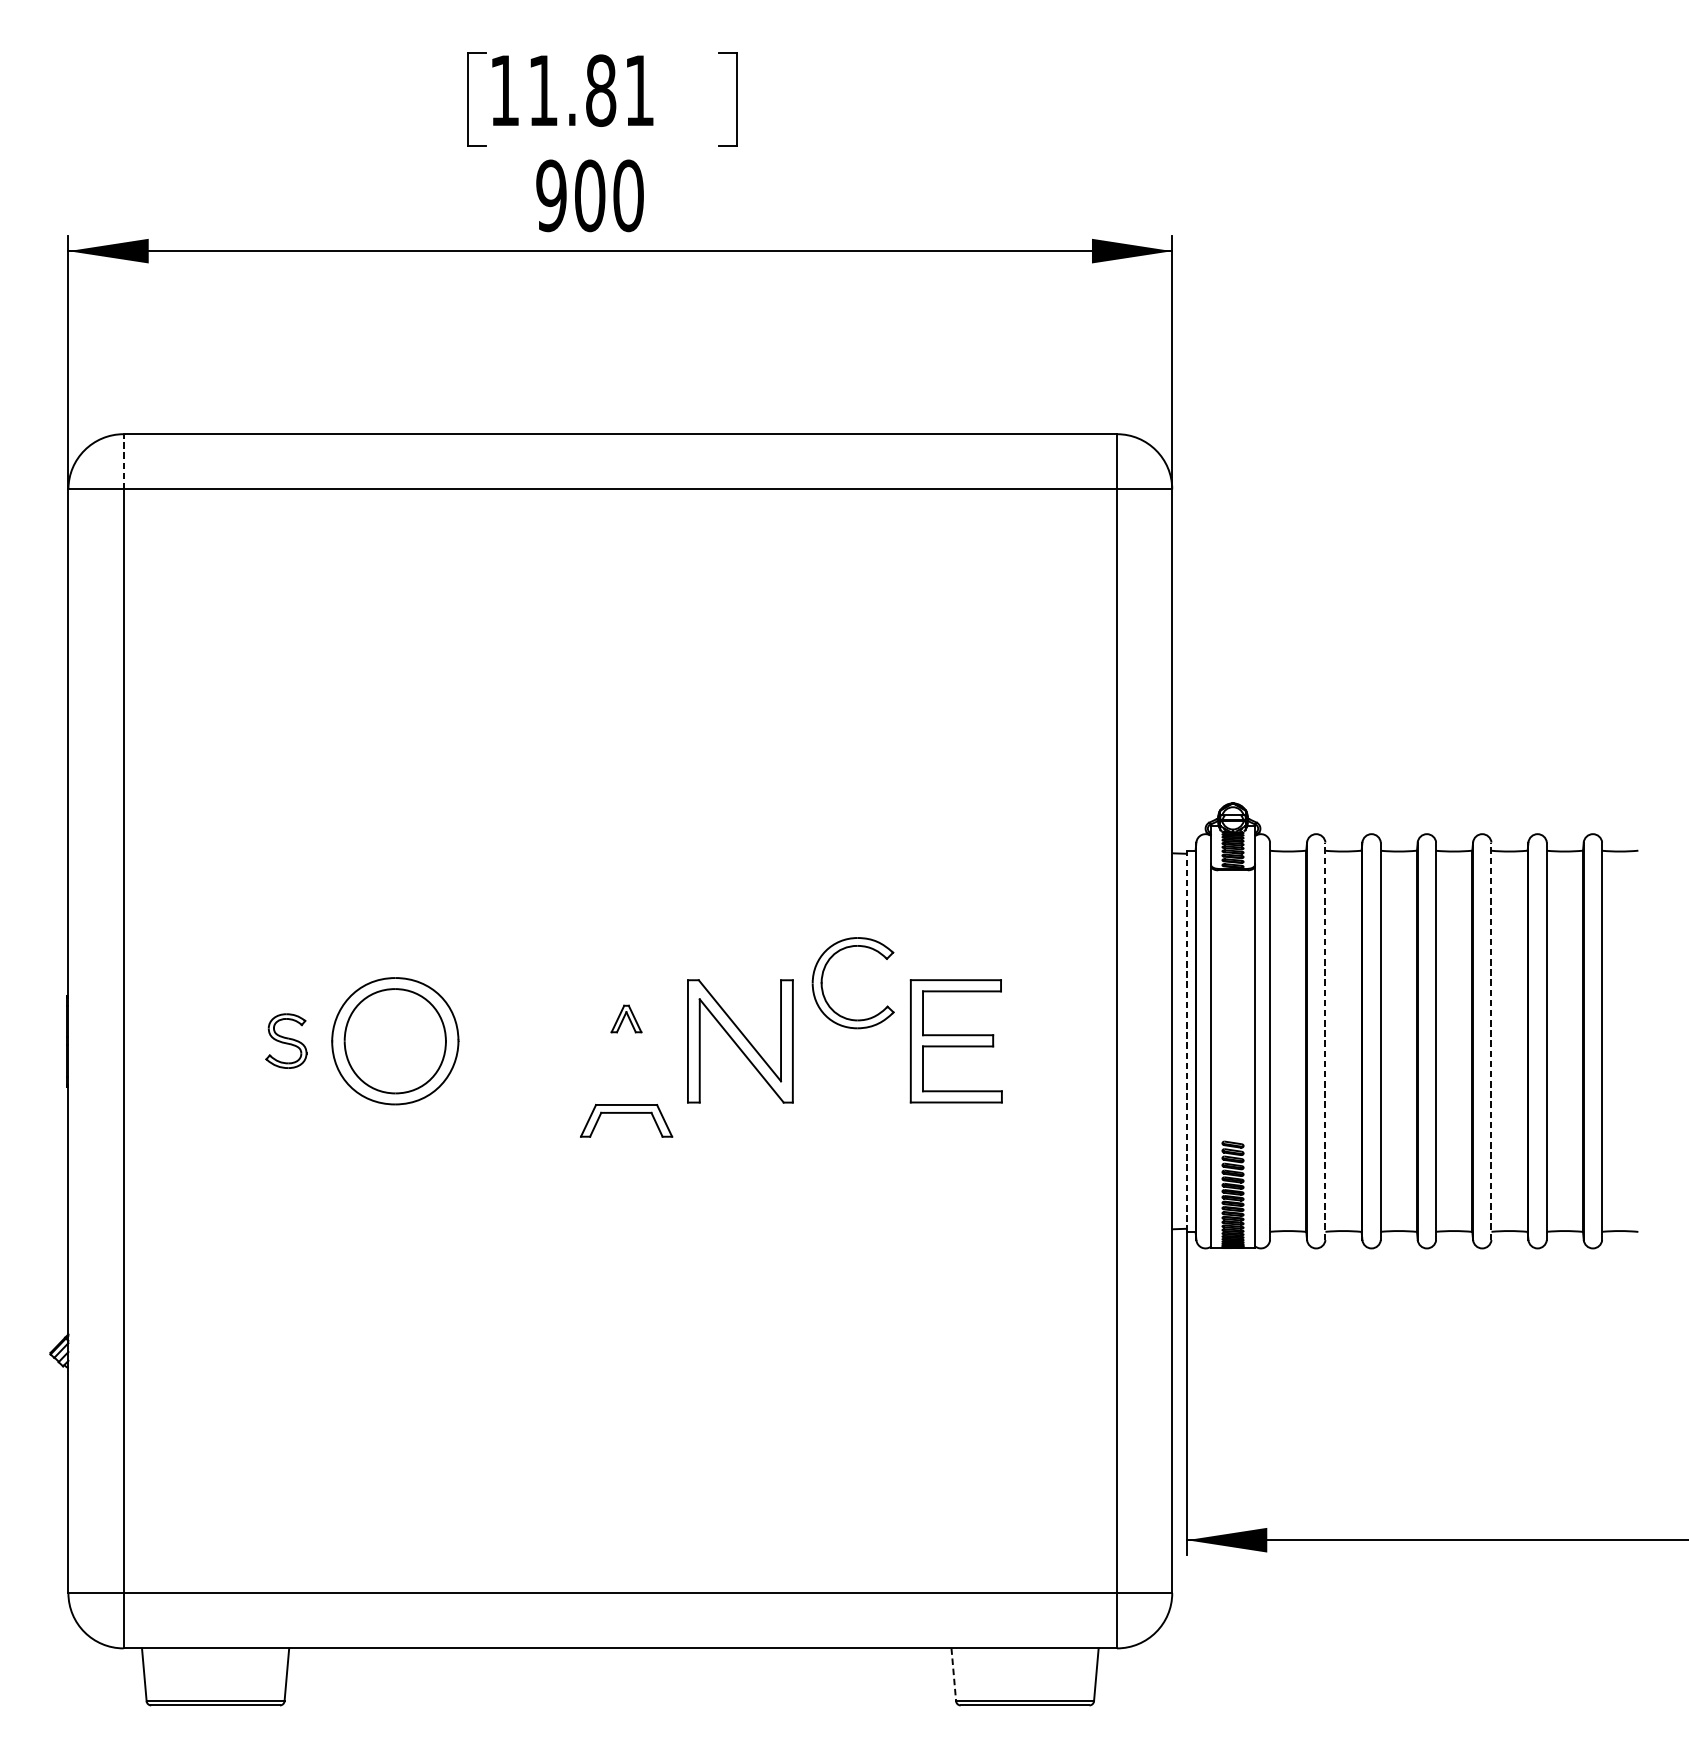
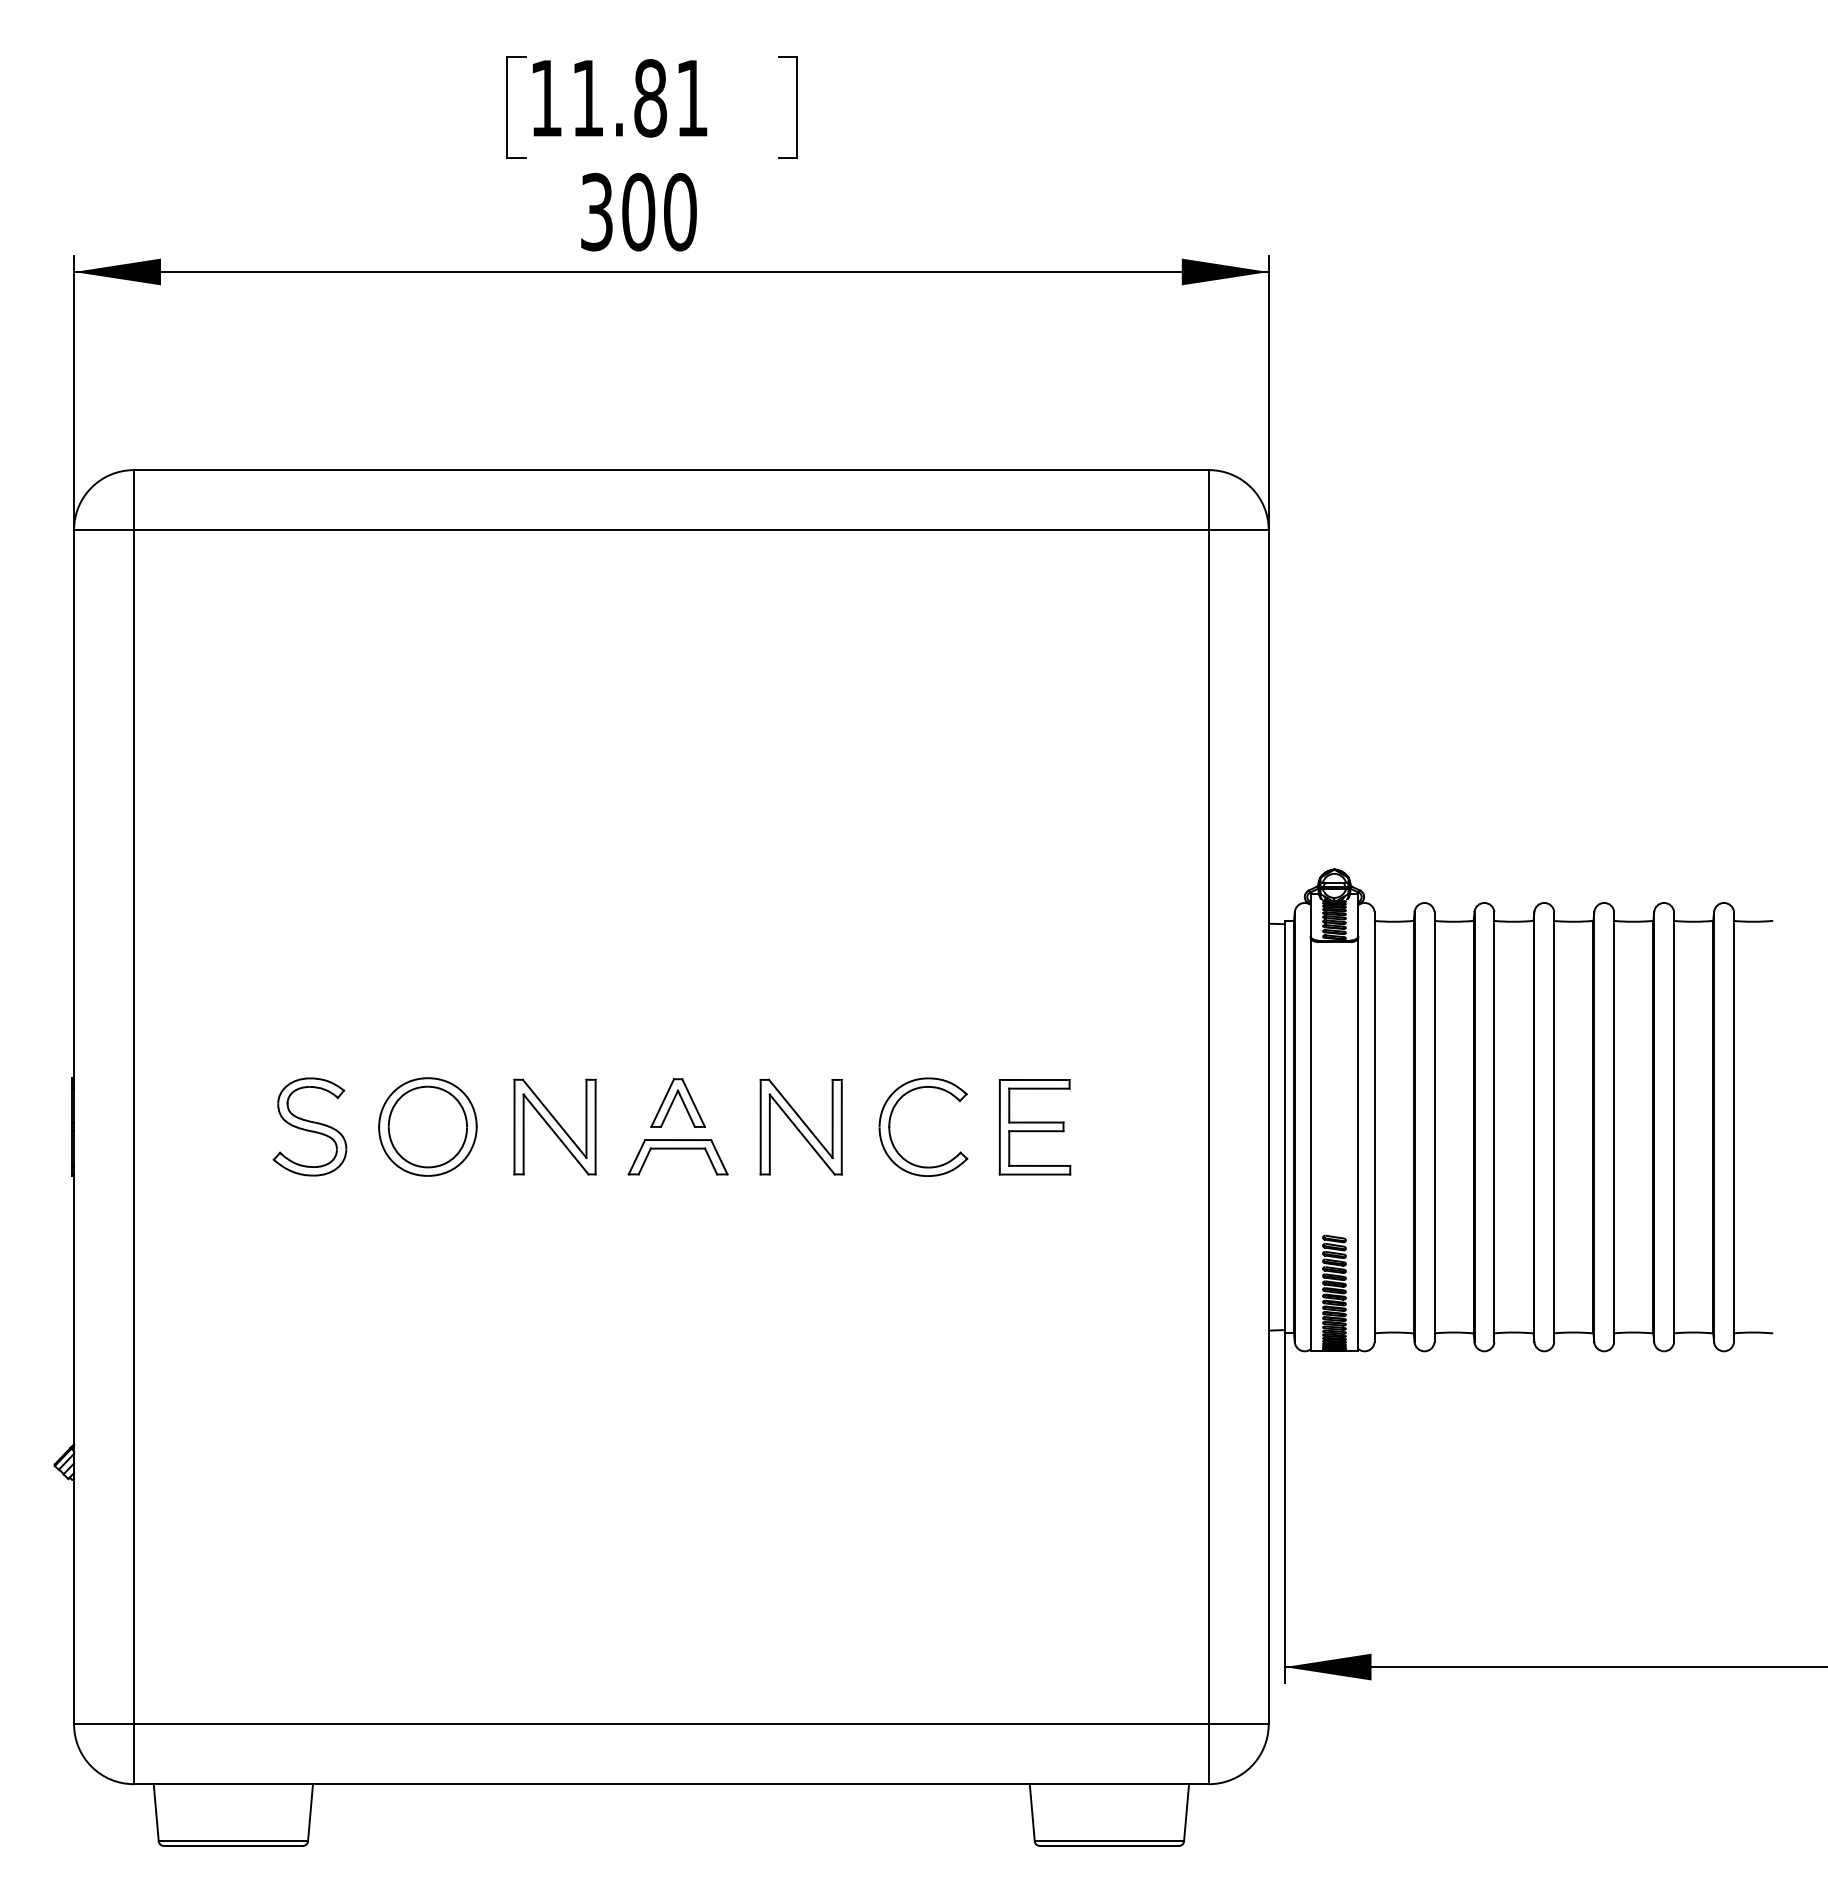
text: (551, 196) -> (596, 212), 900 -> 300
line: (123, 461) -> (133, 499), dashed -> solid
part: (822, 982) -> (890, 1126), moved
part: (625, 1018) -> (677, 1102), size x1.67
part: (285, 1040) -> (309, 1126), size x1.67
part: (394, 1040) -> (427, 1126), size x0.71
part: (512, 1040) -> (554, 1126), added
part: (739, 1040) -> (800, 1126), size x0.71
line: (1186, 1040) -> (1284, 1126), dashed -> solid
line: (1325, 1040) -> (1434, 1126), dashed -> solid
line: (1491, 1040) -> (1614, 1126), dashed -> solid
part: (955, 1041) -> (1034, 1127), size x0.71
part: (625, 1113) -> (677, 1149), moved
line: (953, 1674) -> (1032, 1812), dashed -> solid

